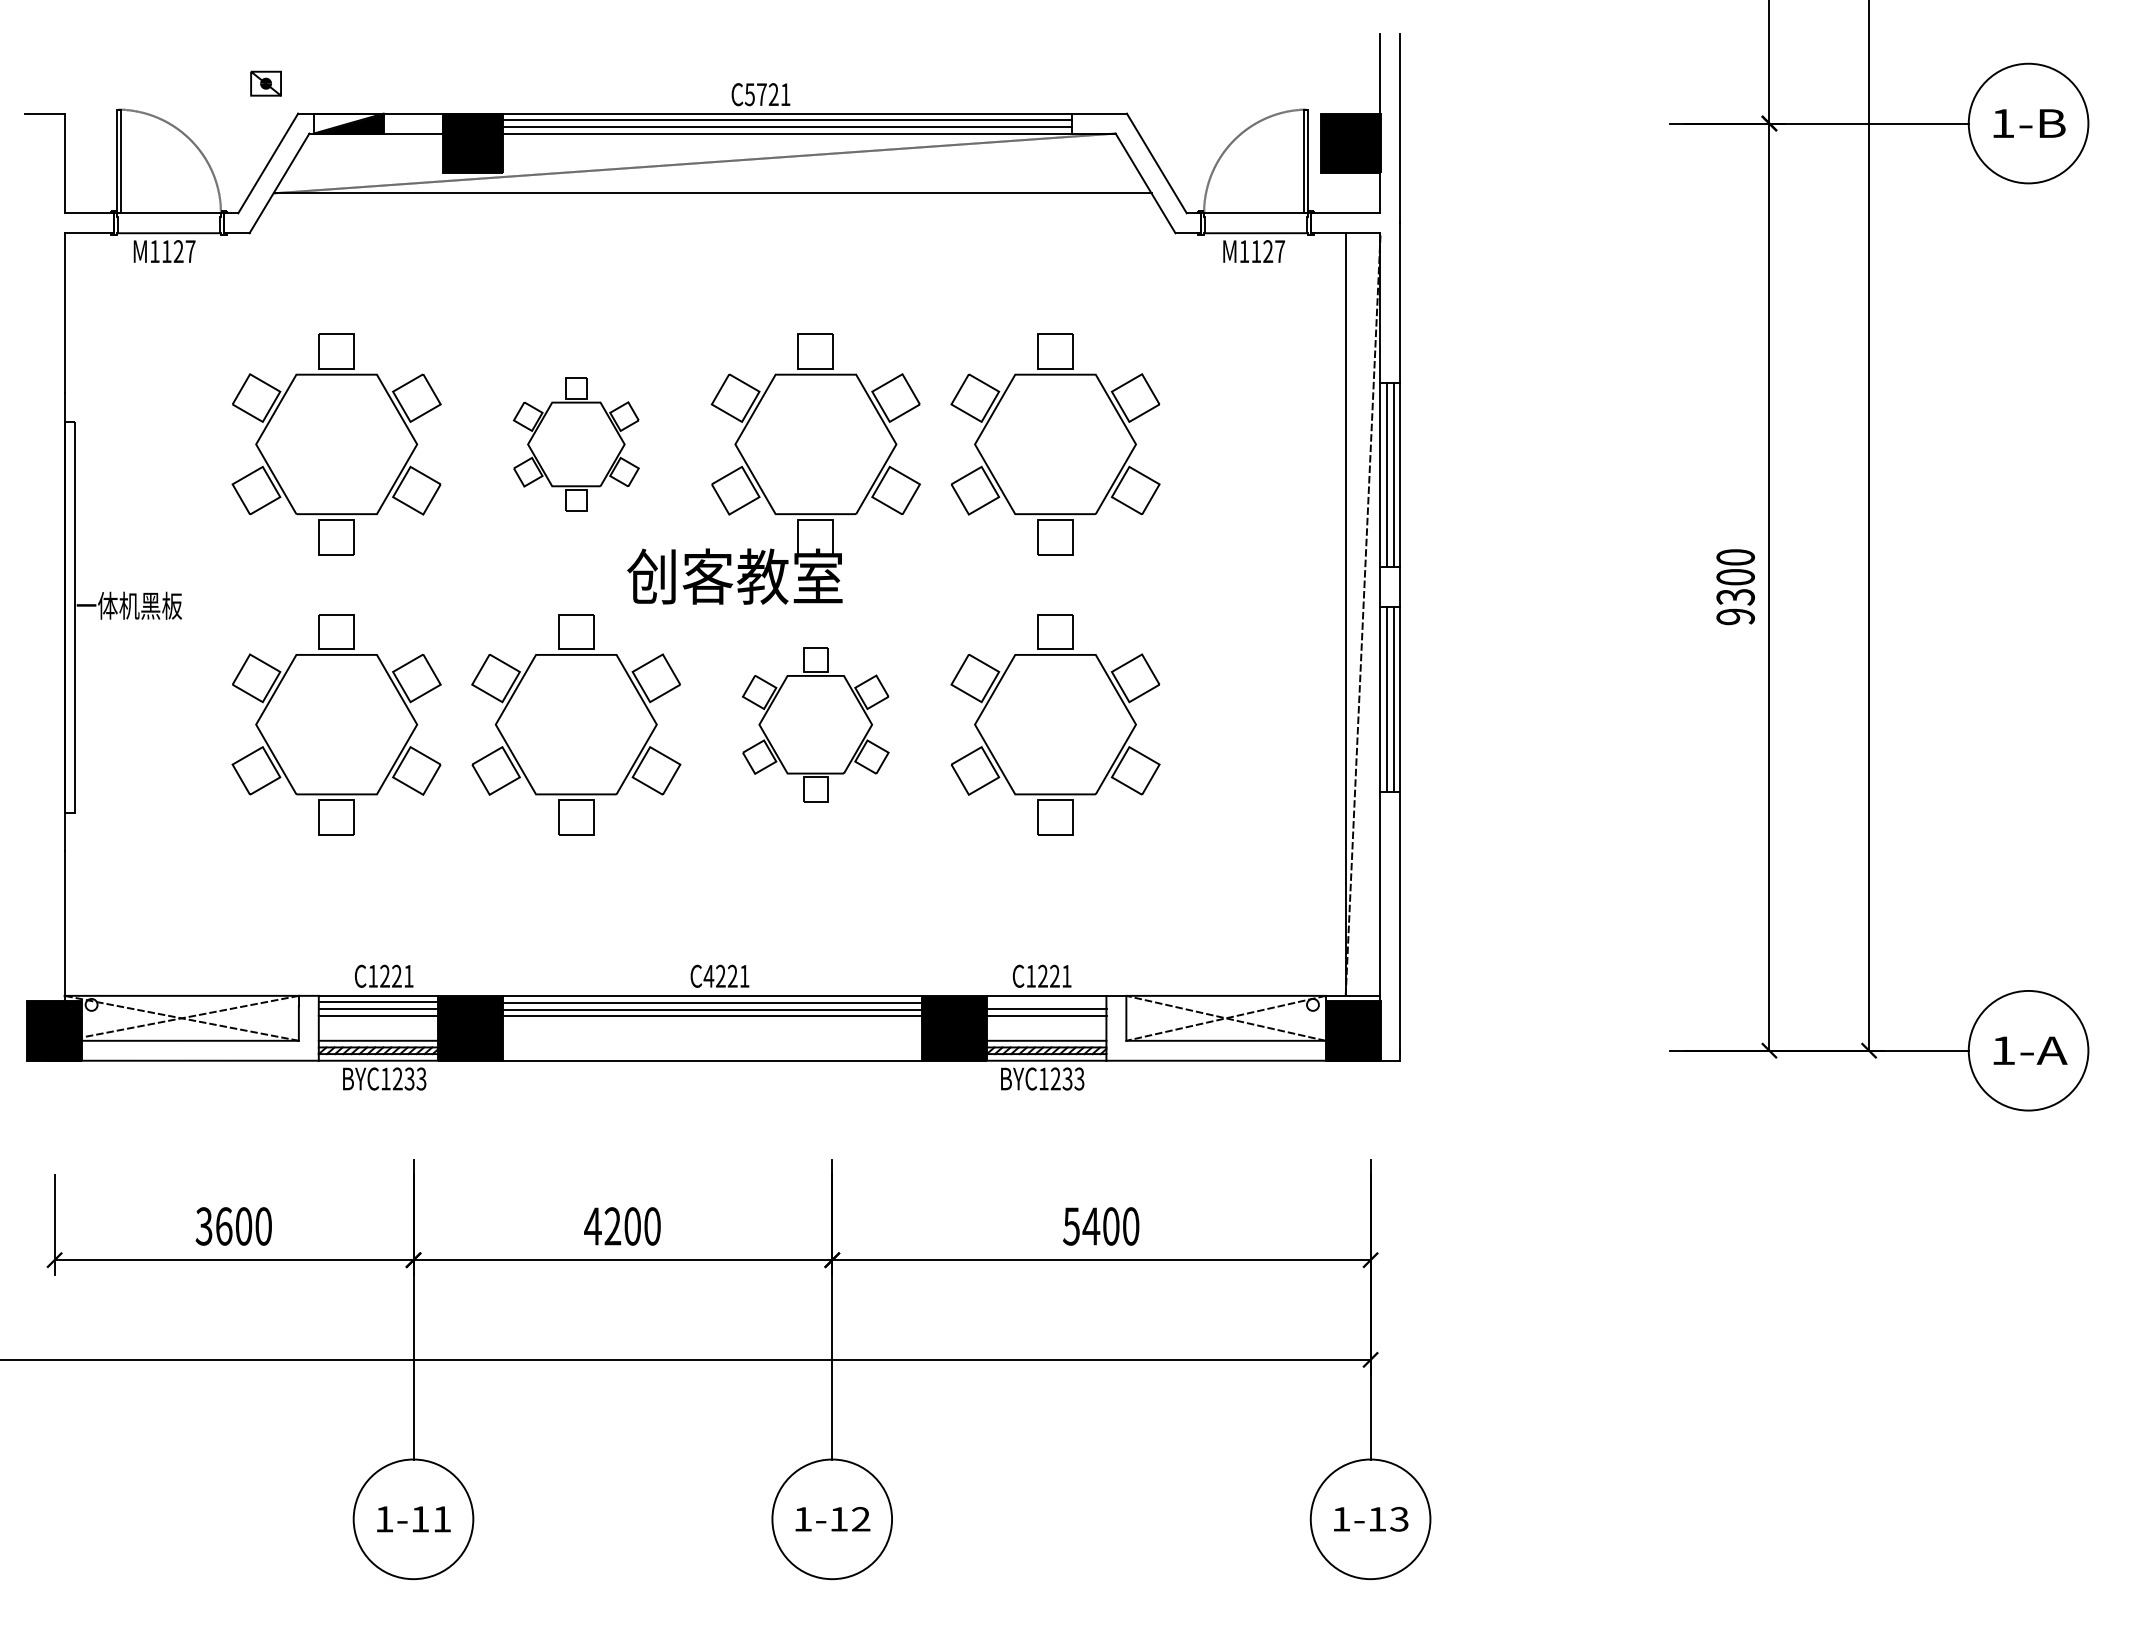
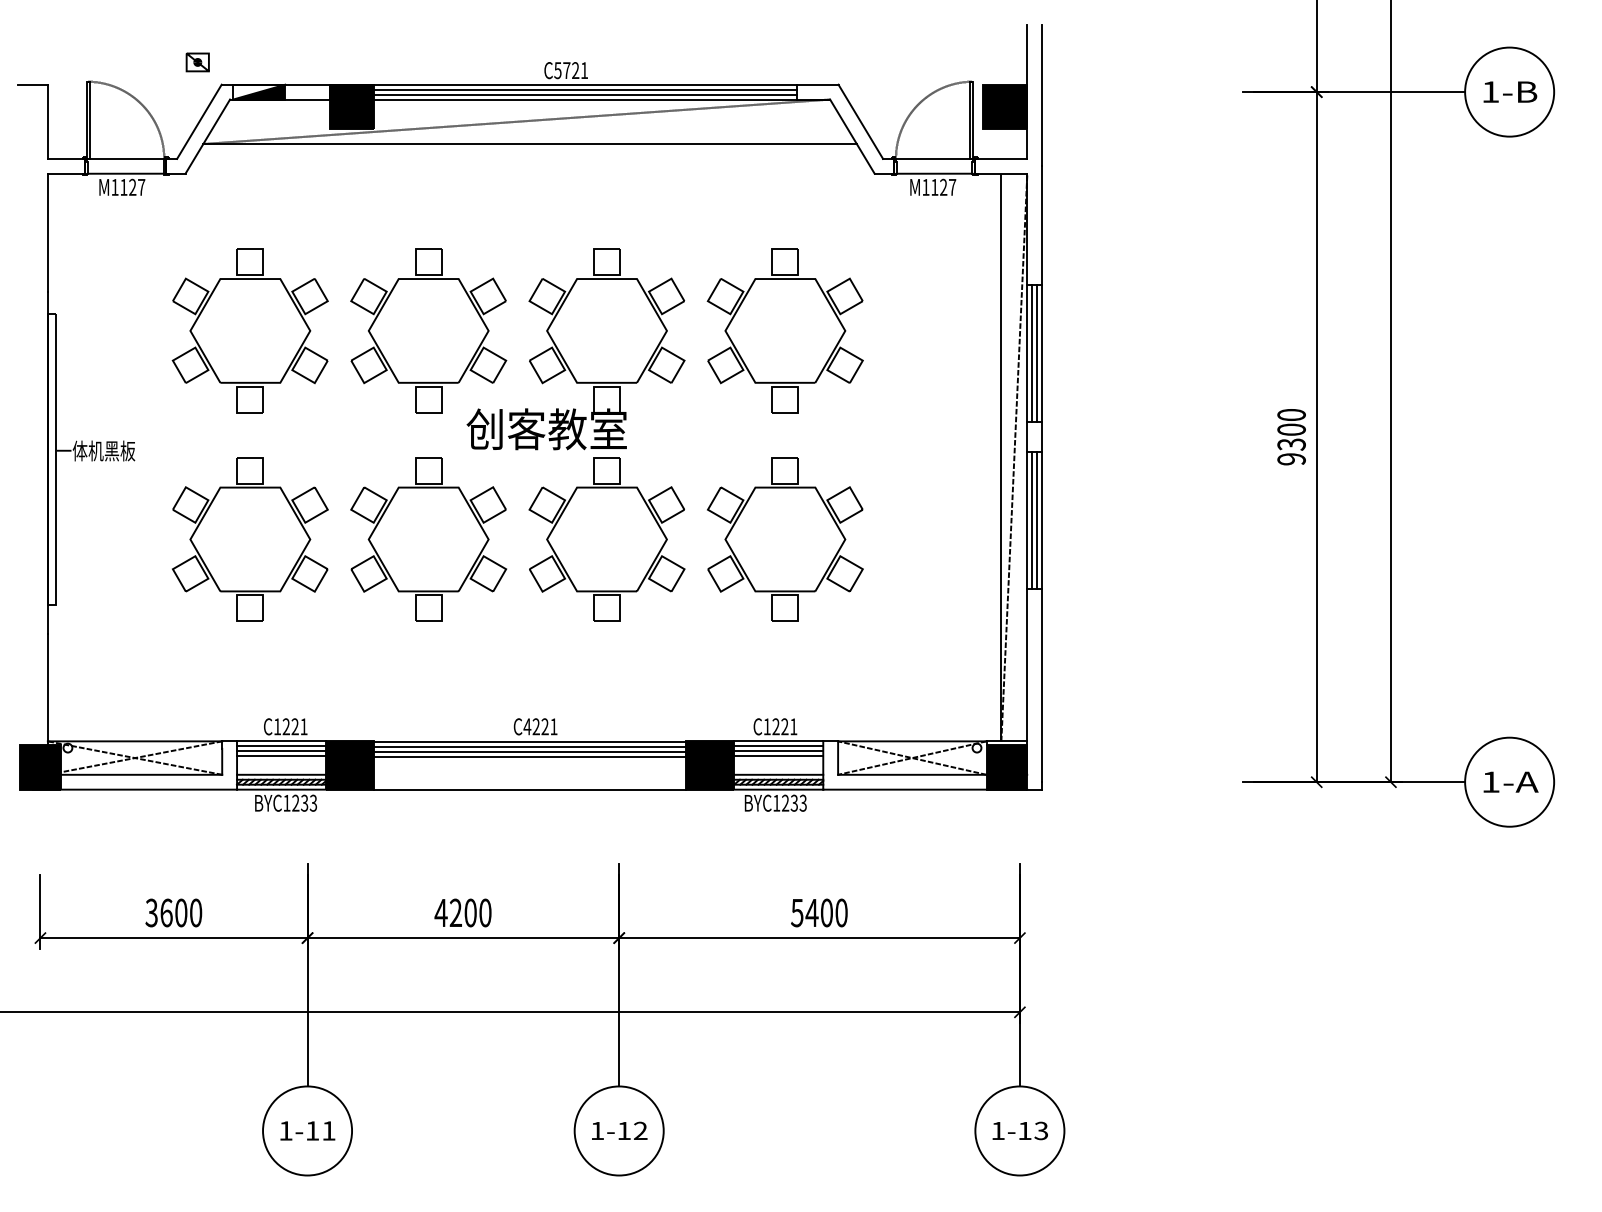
part: (576, 444) -> (428, 330), size x1.67
part: (815, 724) -> (606, 539), size x1.43
line: (1046, 1002) -> (778, 746), added

